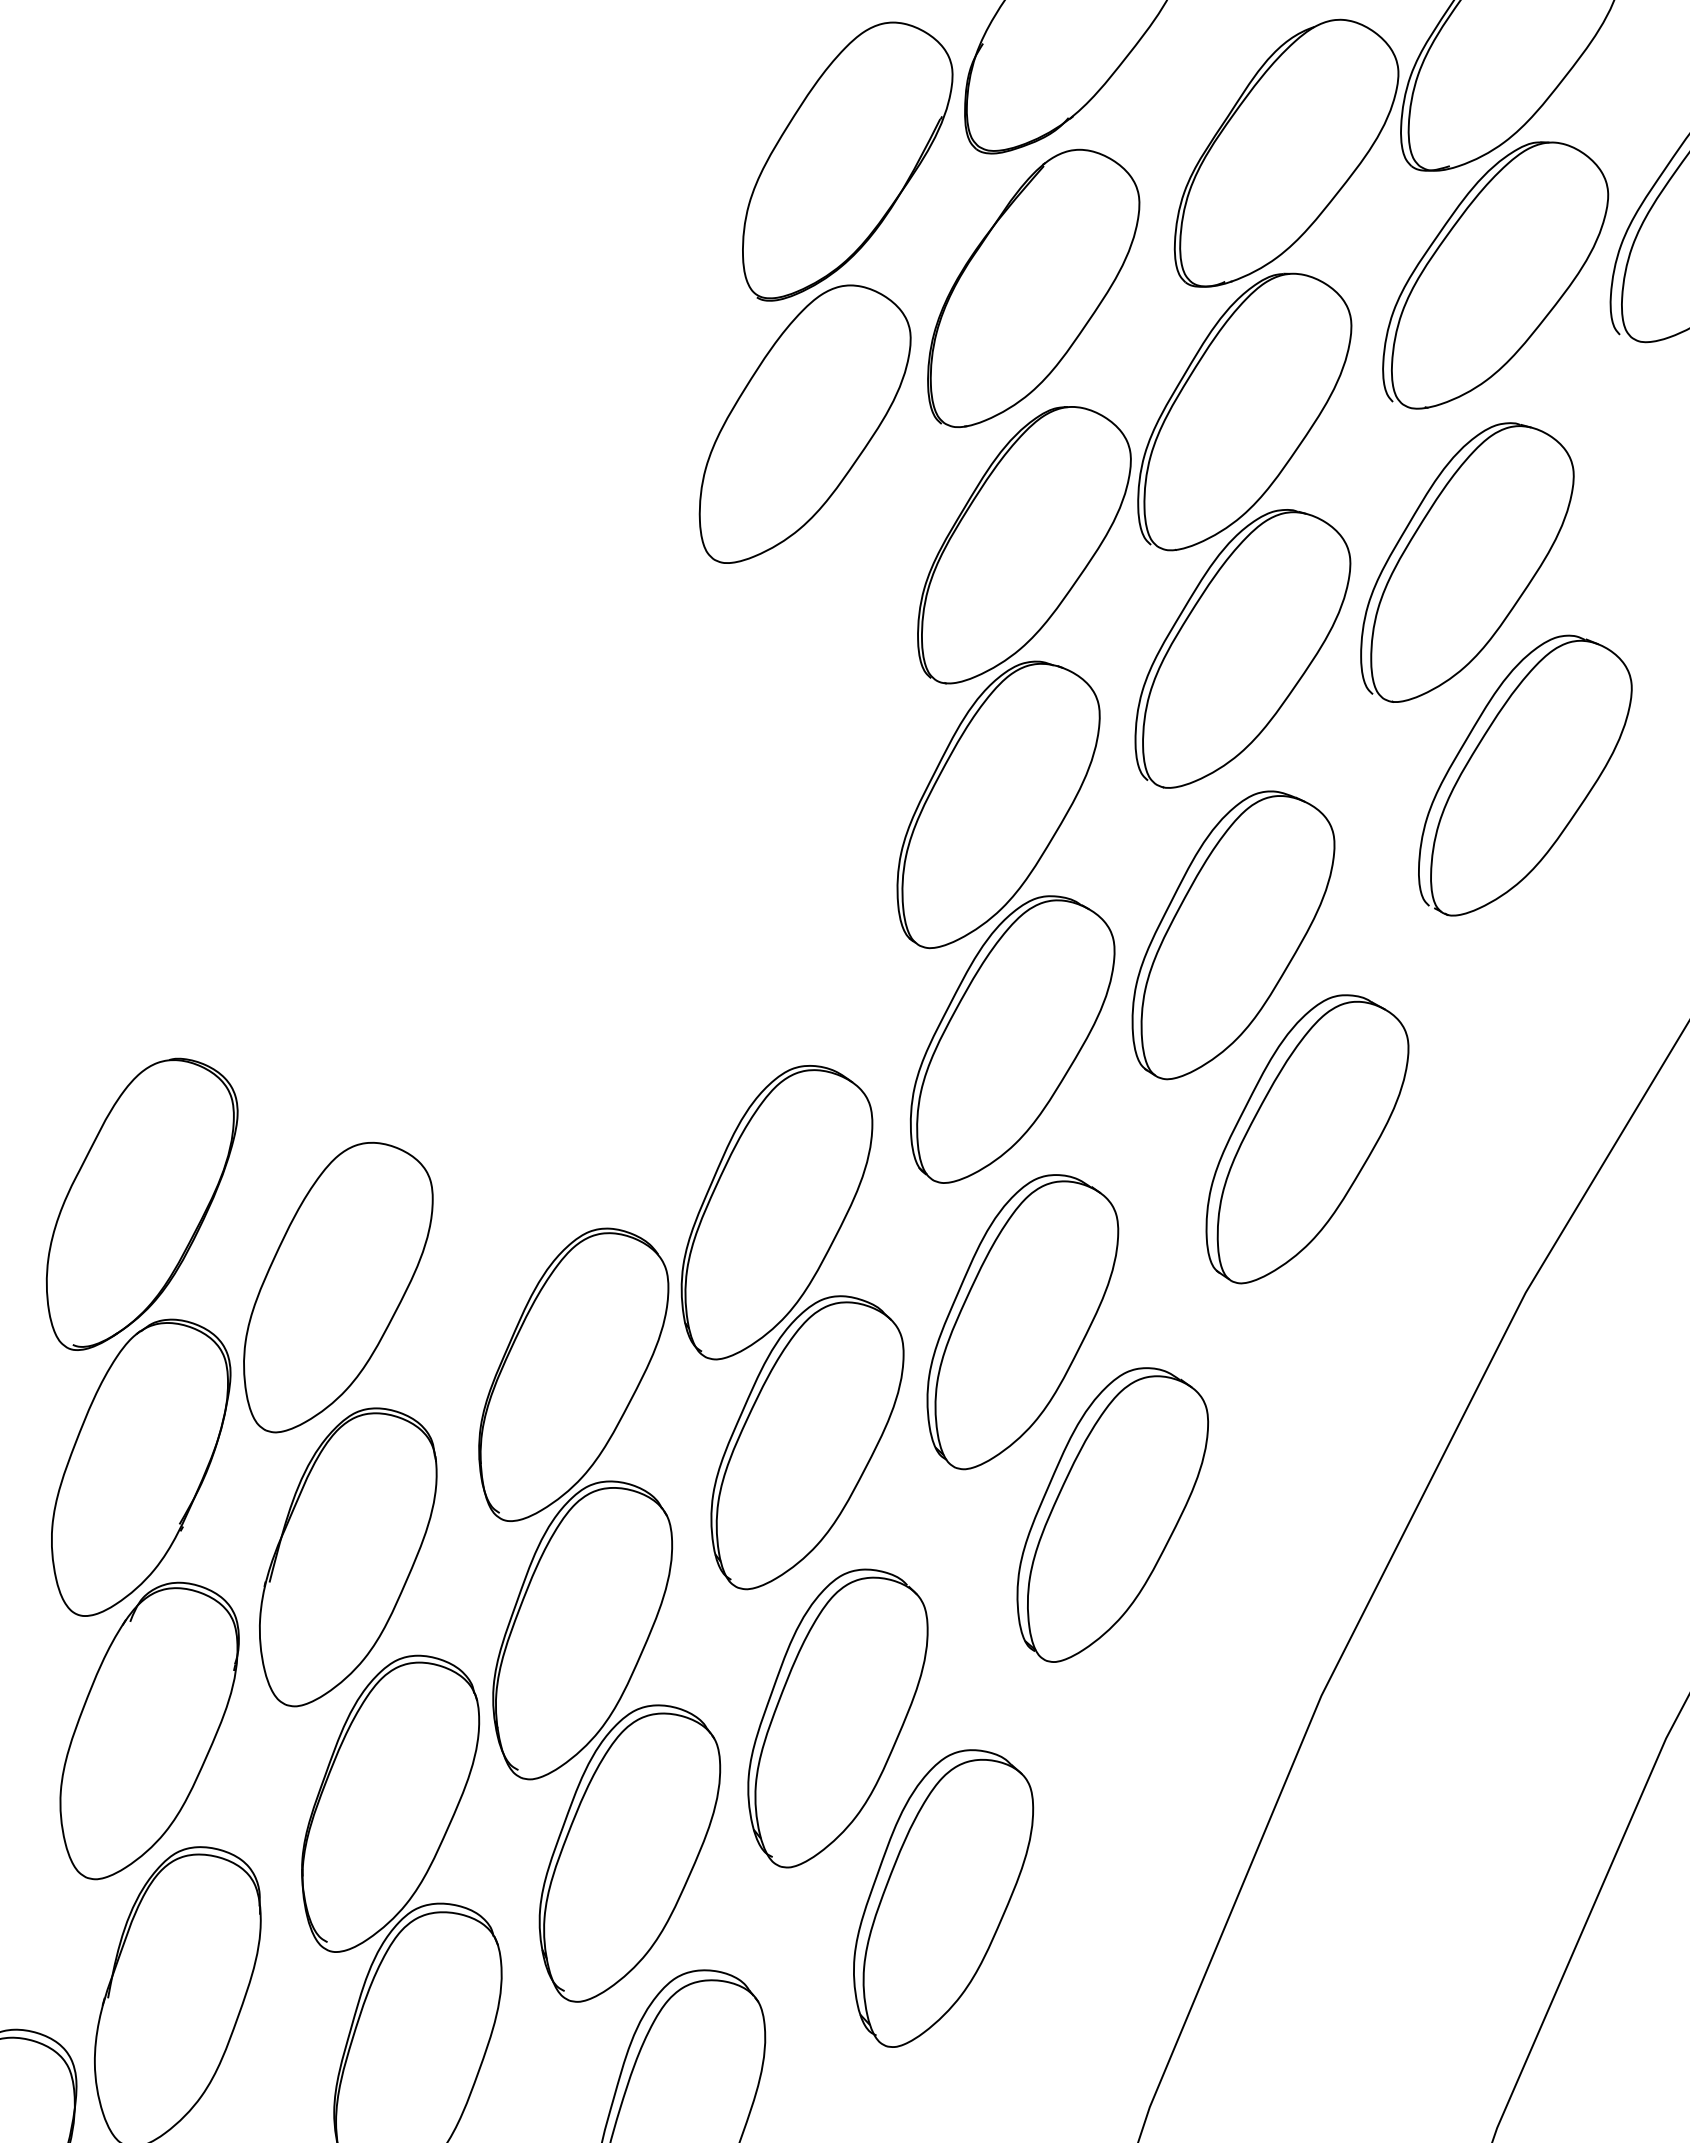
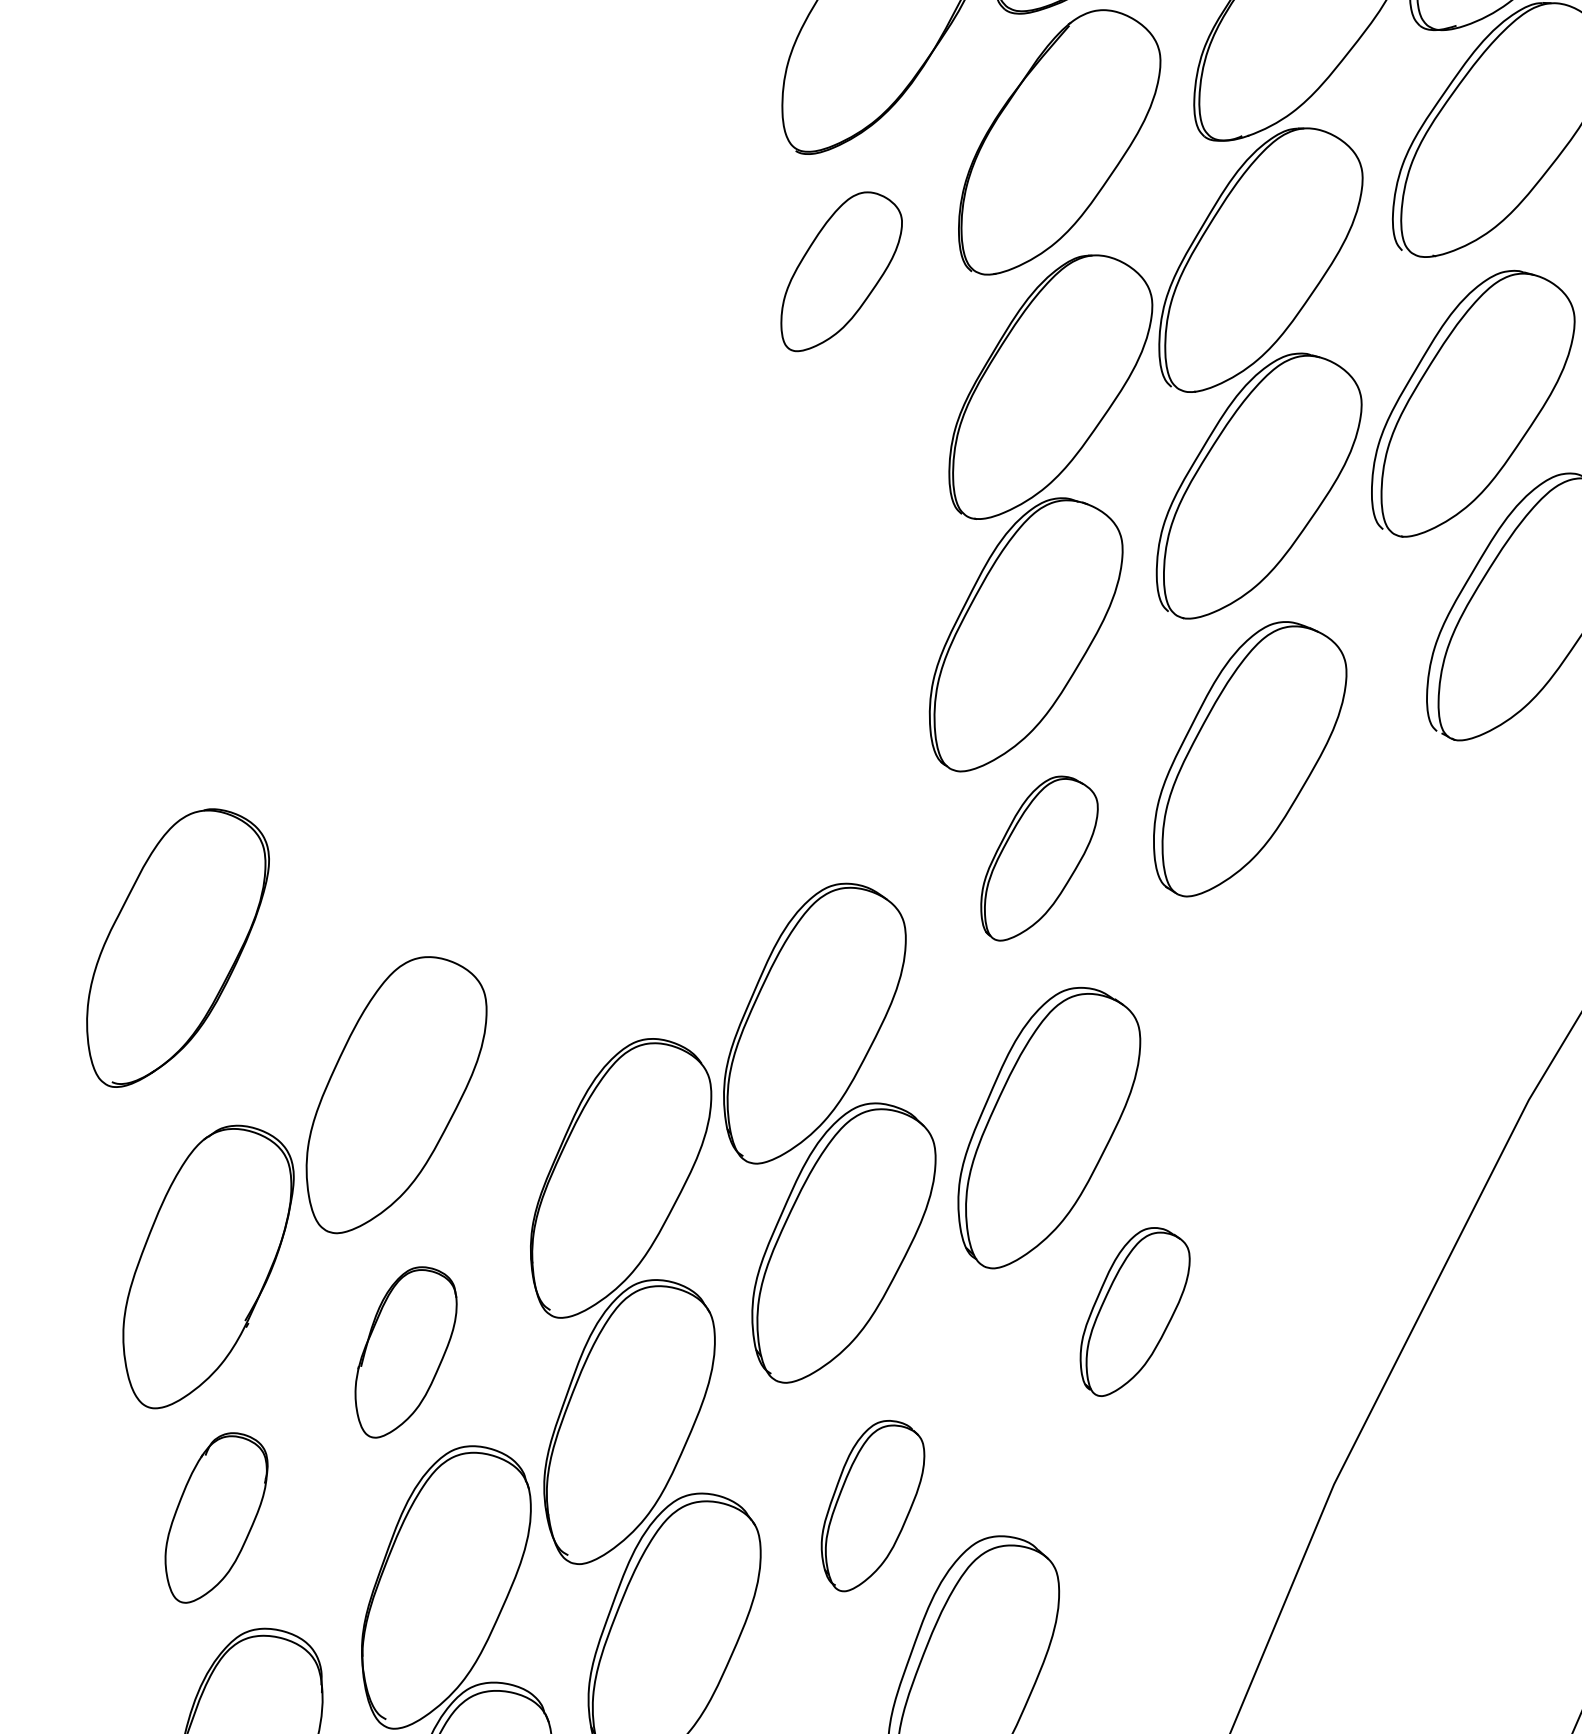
part: (804, 423) -> (841, 271), size x0.6
part: (1012, 1039) -> (1039, 858), size x0.6
part: (1307, 1139) -> (1320, 953), removed
part: (141, 1203) -> (177, 947), moved
part: (1112, 1514) -> (1134, 1311), size x0.6
part: (348, 1557) -> (406, 1352), size x0.6
part: (837, 1718) -> (872, 1506), size x0.6
part: (149, 1730) -> (216, 1517), size x0.6

